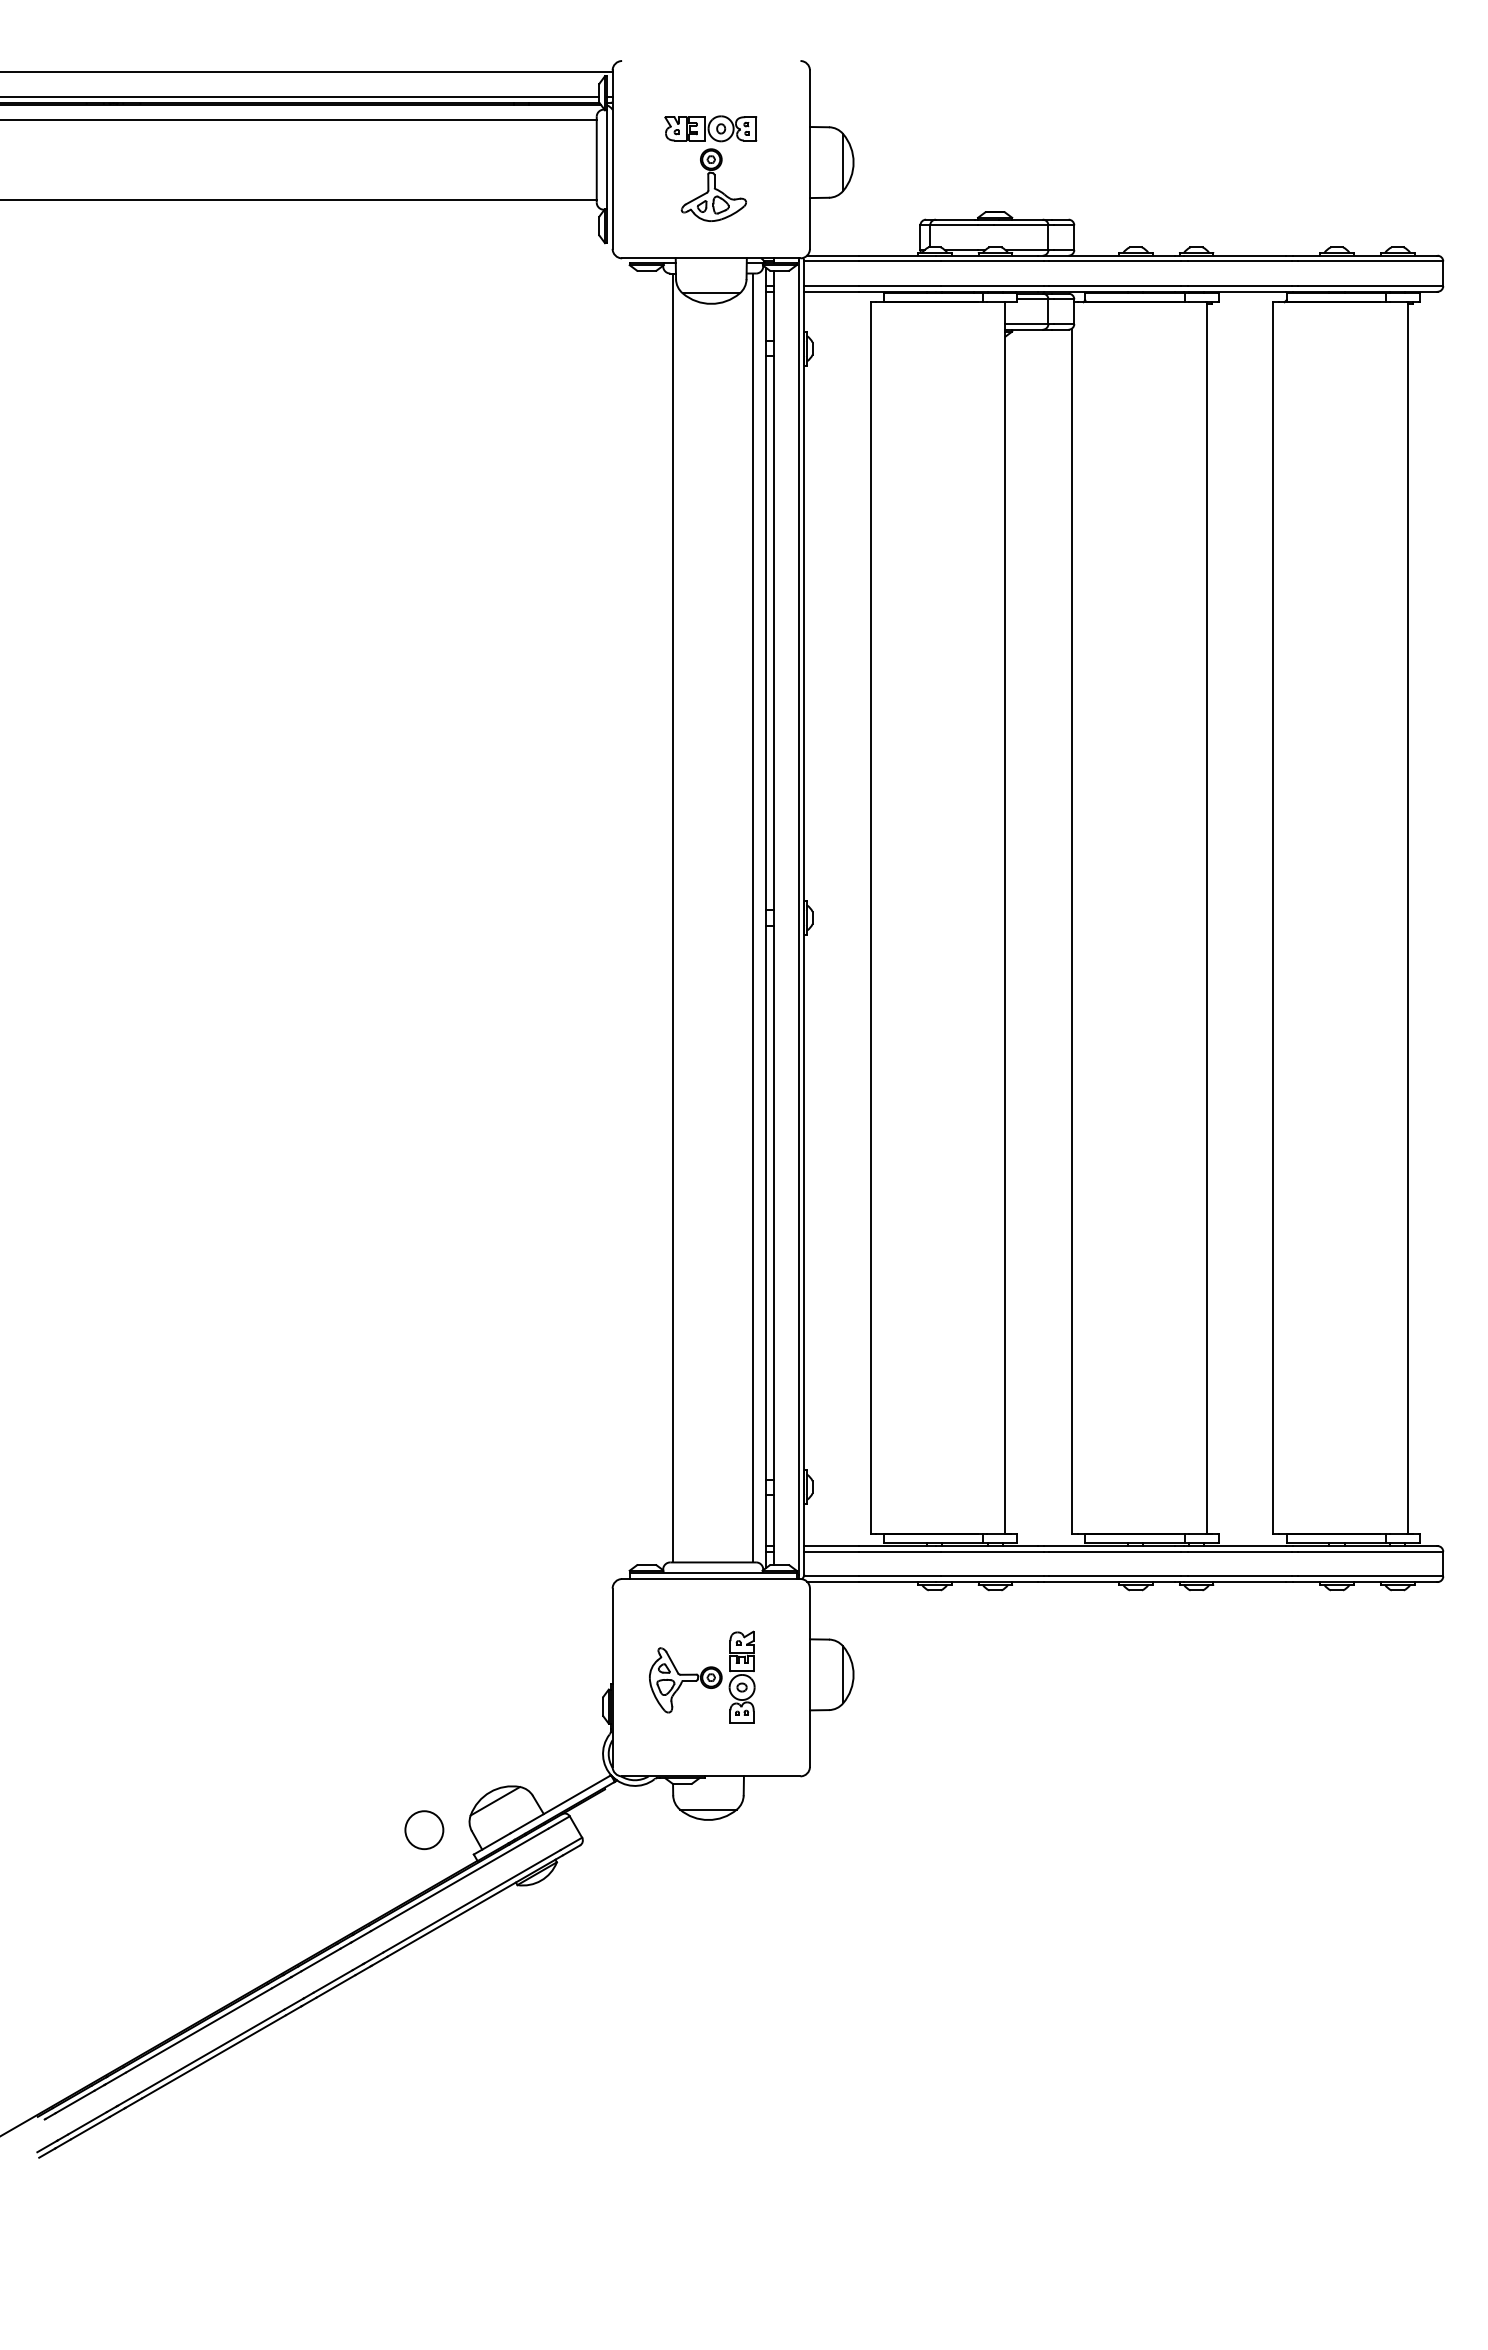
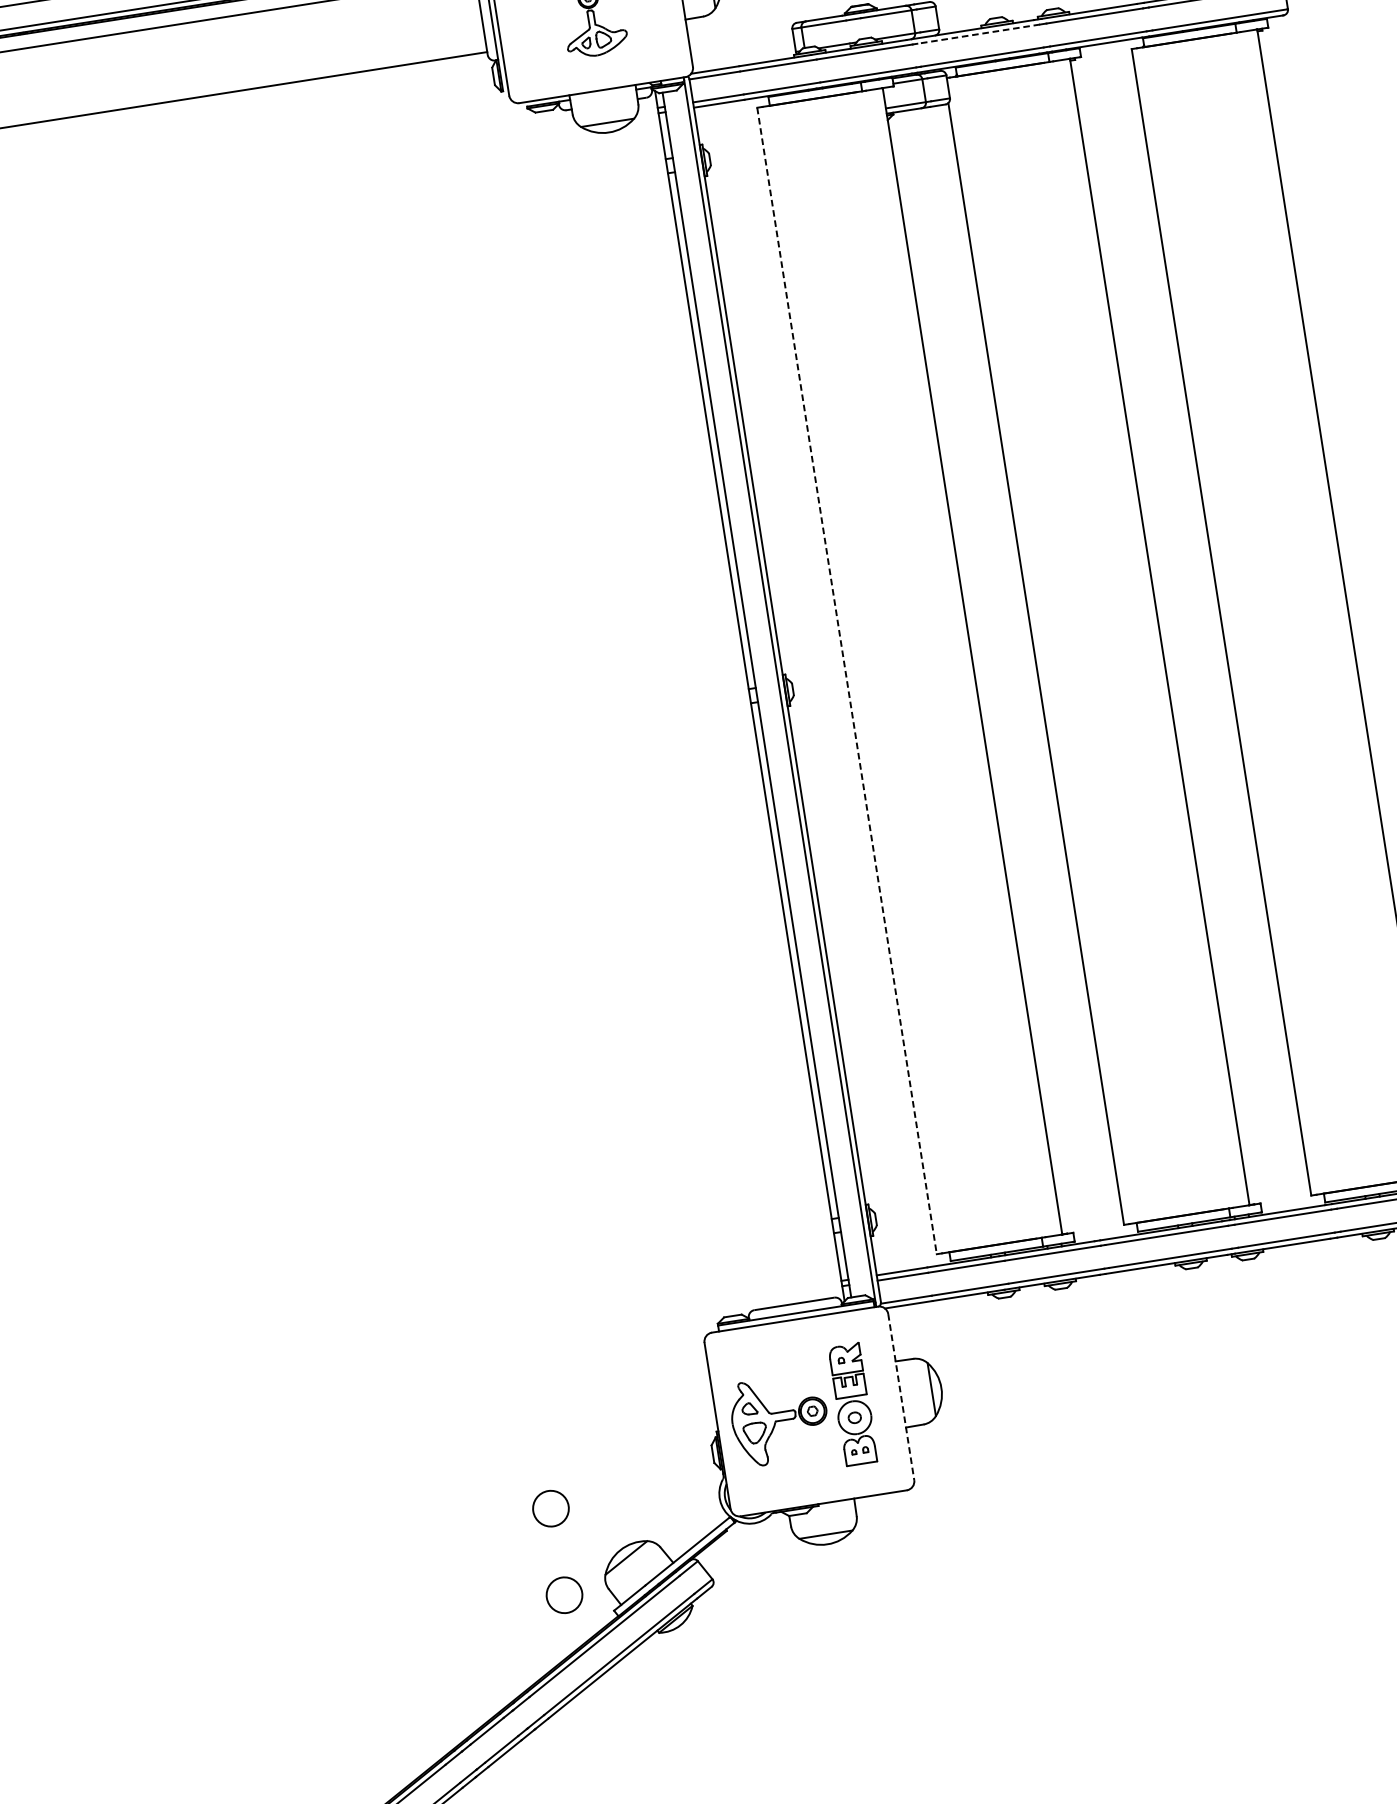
line: (1114, 261) -> (978, 34), solid -> dashed
line: (673, 917) -> (663, 709), removed
line: (753, 917) -> (737, 697), removed
line: (870, 917) -> (846, 680), solid -> dashed
part: (702, 1676) -> (801, 1411), size x1.4
line: (809, 1678) -> (900, 1397), solid -> dashed
circle: (424, 1736) -> (550, 1508), added

